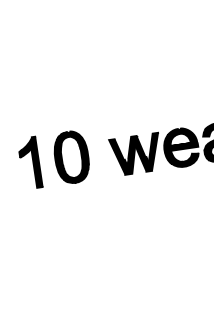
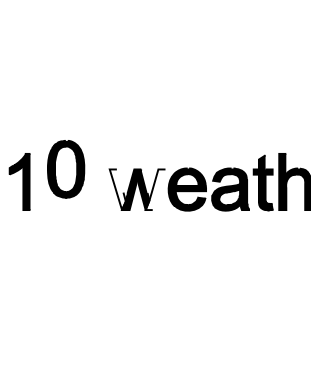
fill: (152, 151) -> (155, 189), removed
fill: (118, 156) -> (117, 189), removed
part: (72, 157) -> (66, 169), moved

